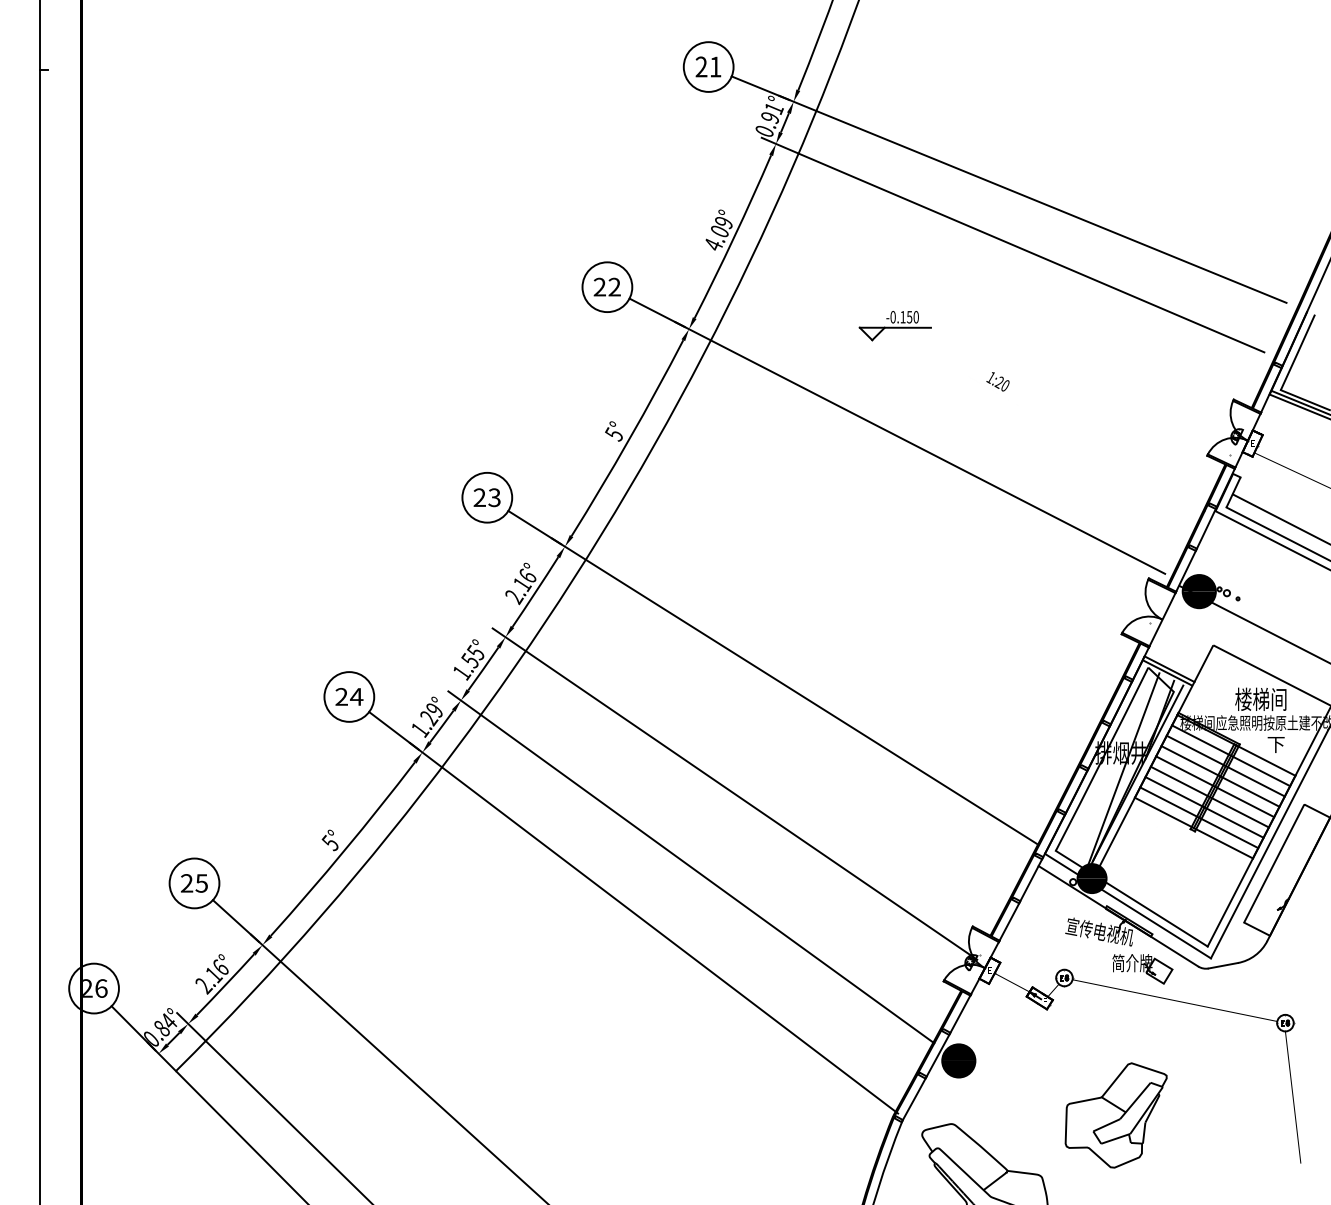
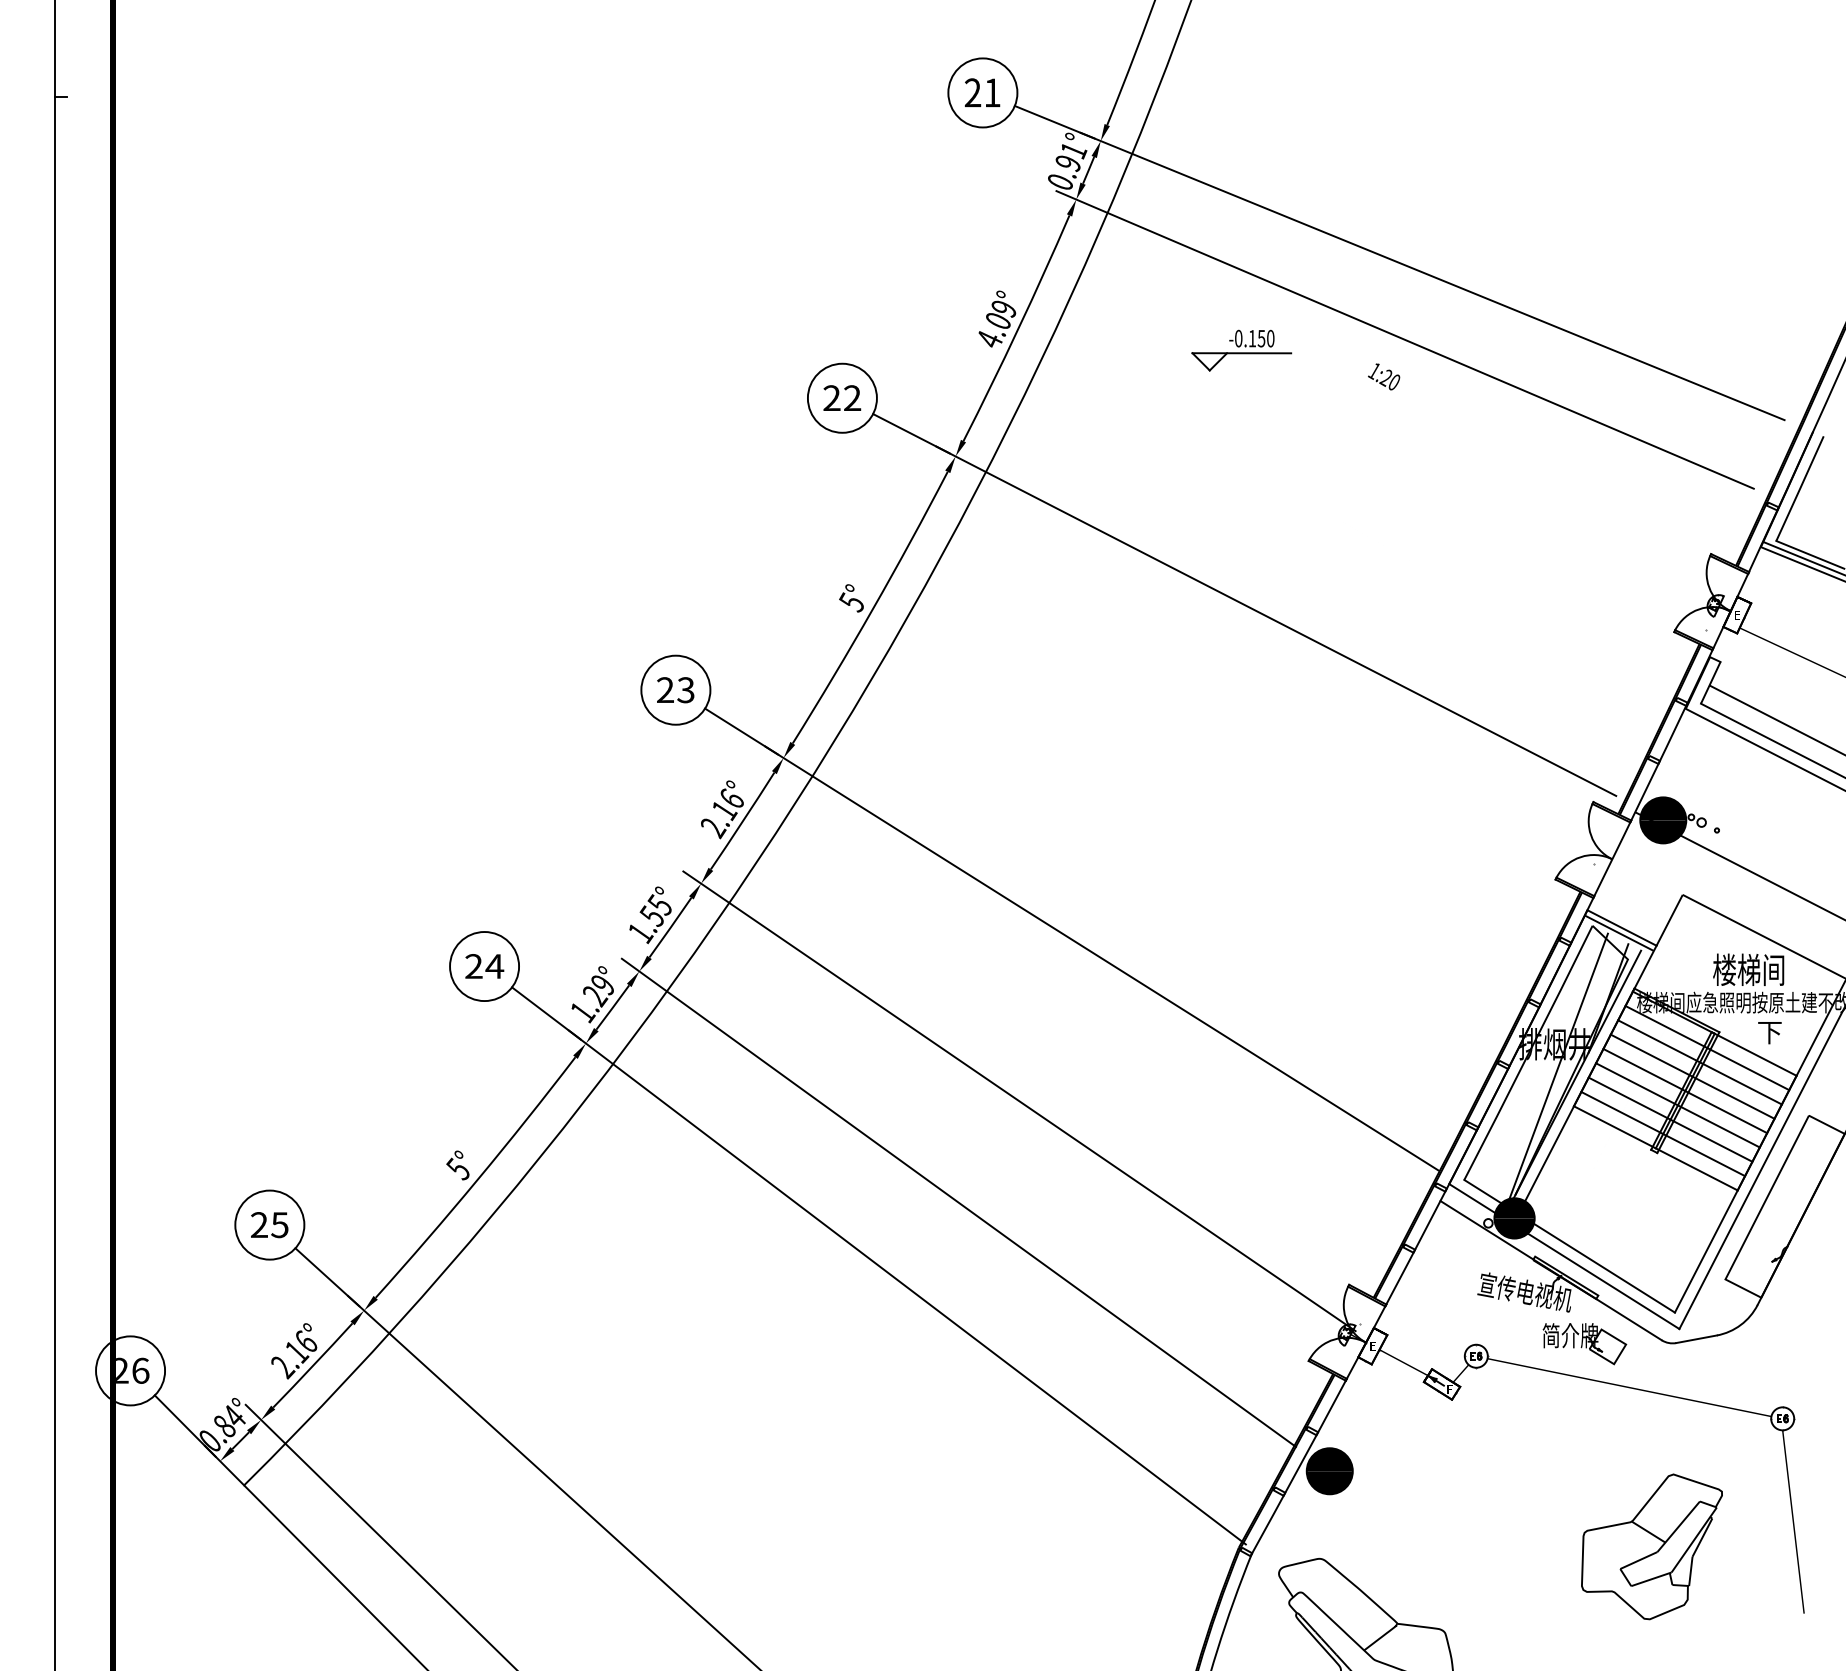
part: (894, 326) -> (1240, 351), moved
text: (997, 381) -> (1383, 376), moved
part: (1115, 1115) -> (1651, 1546), moved

